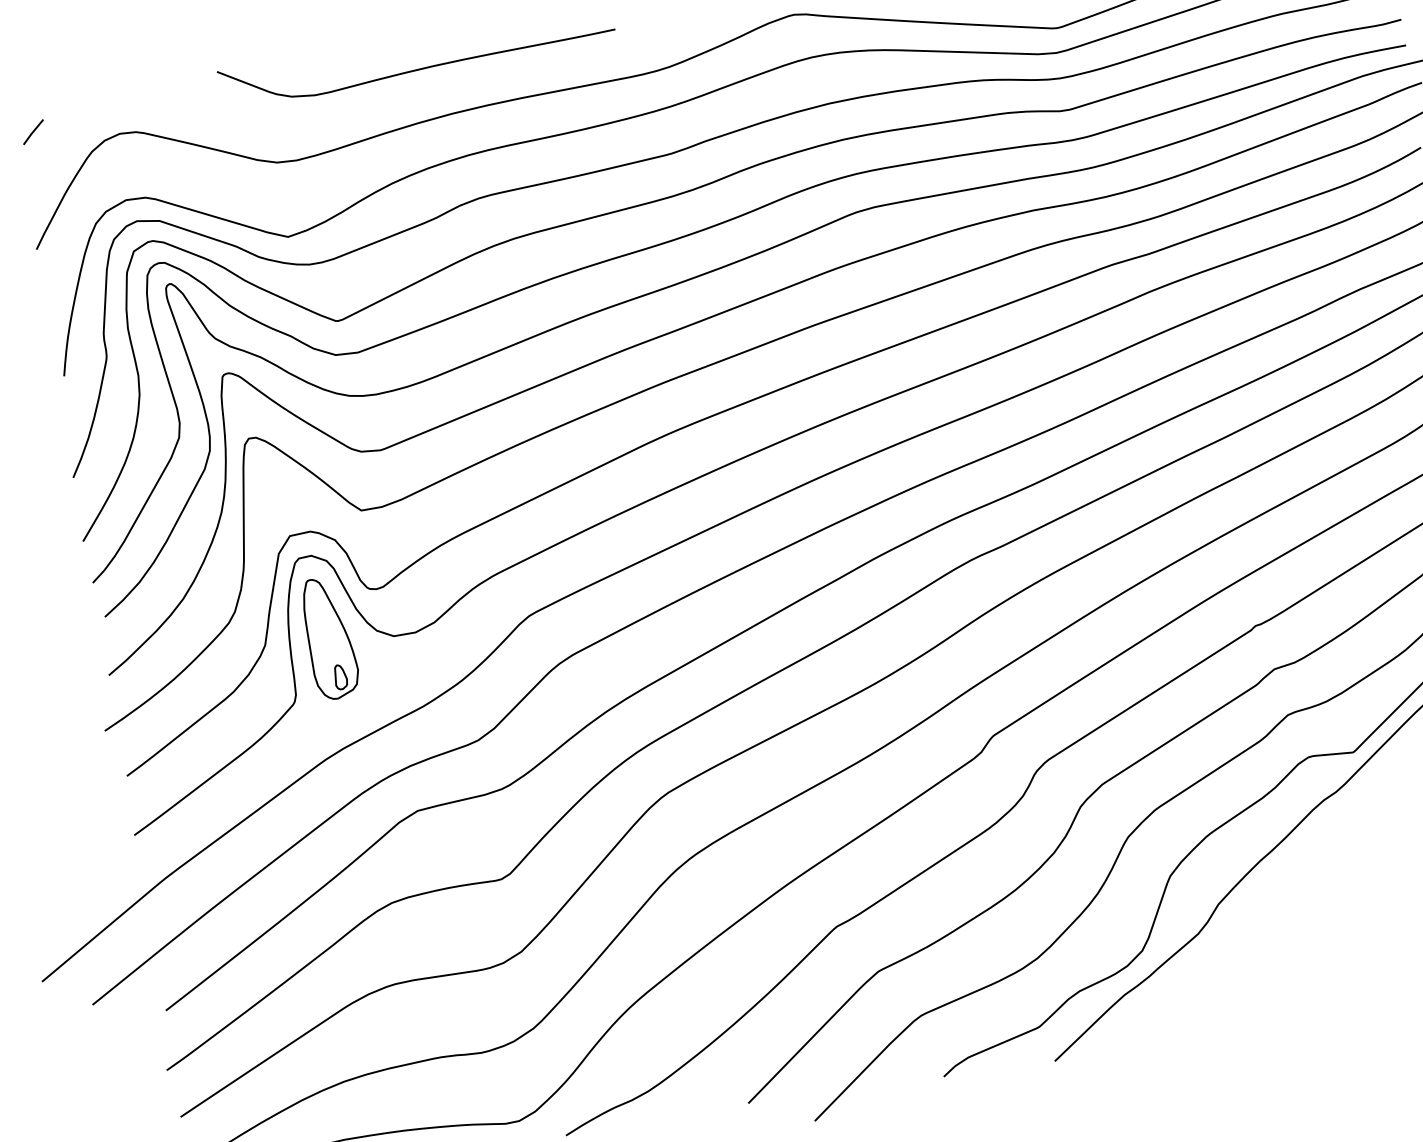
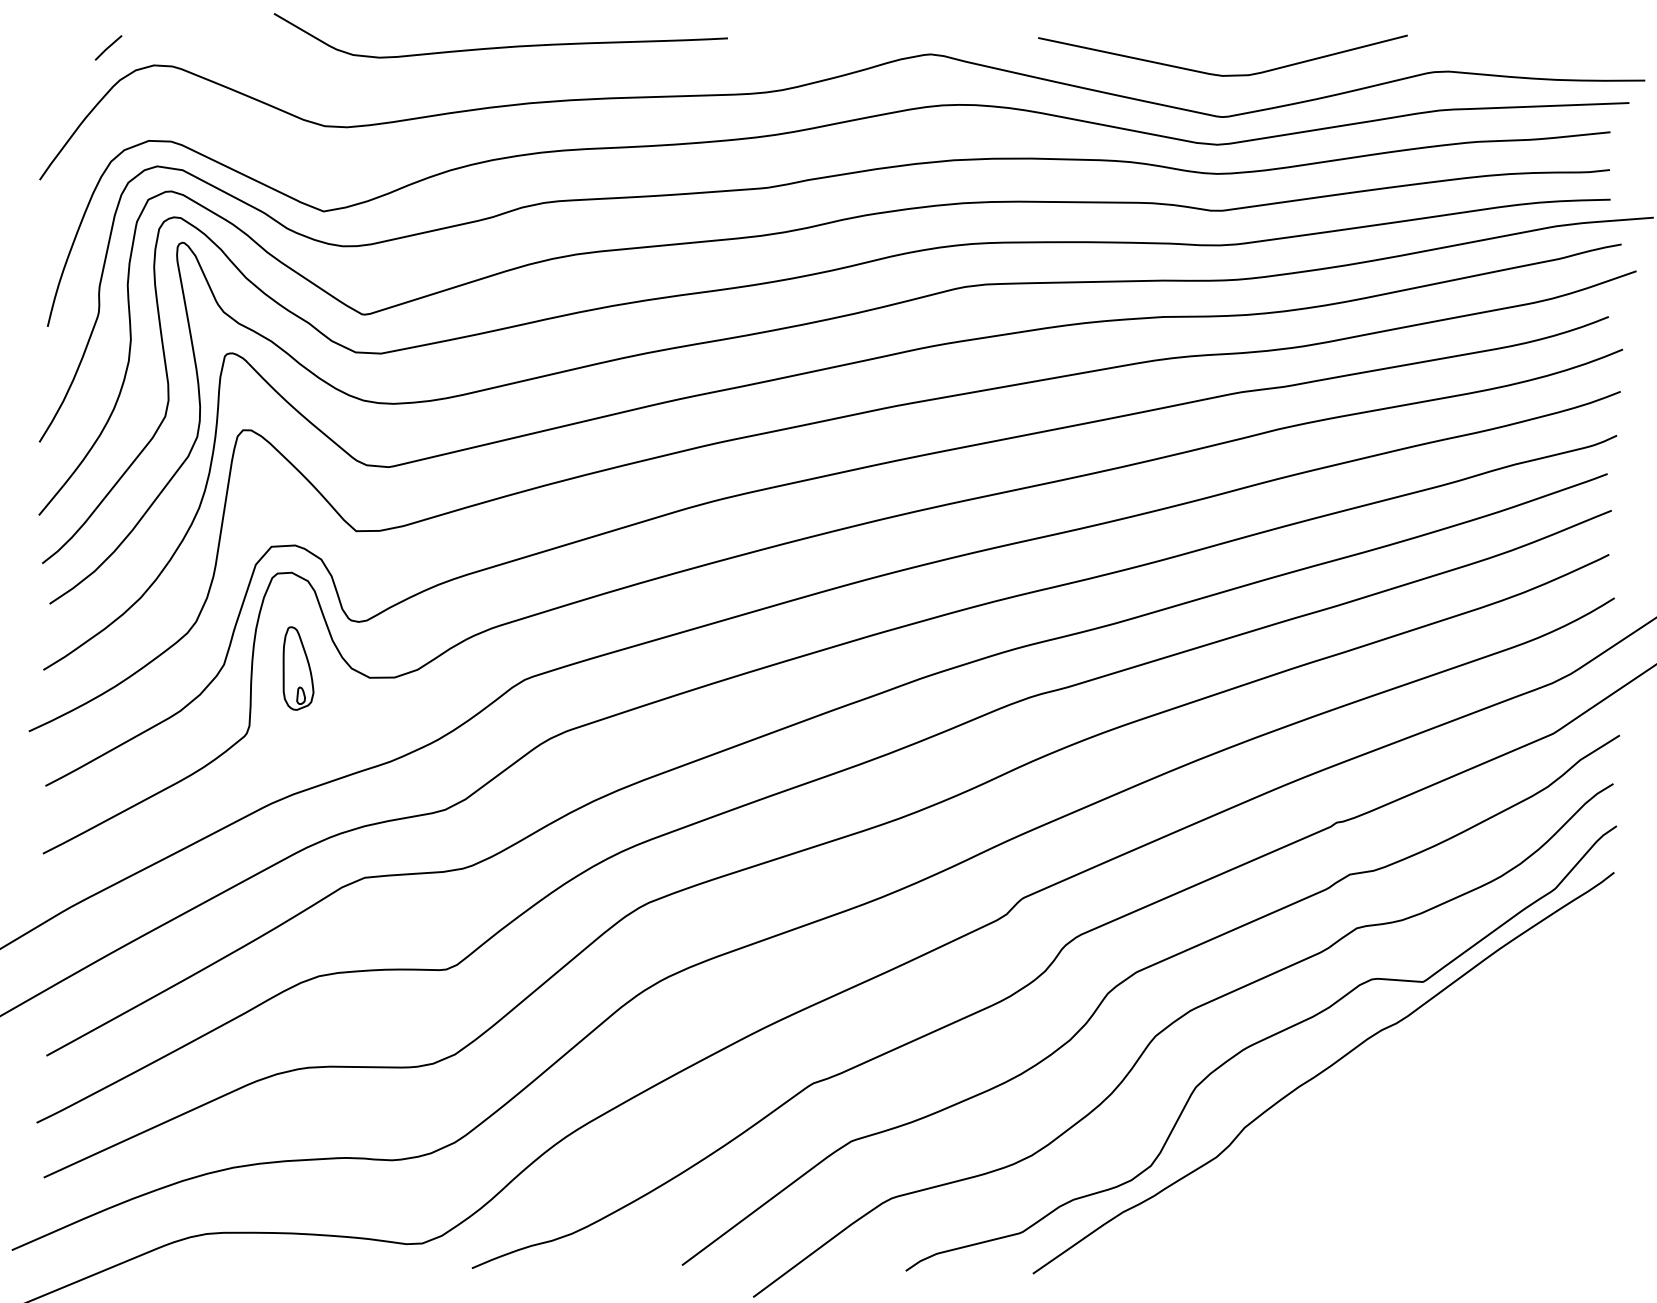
line: (33, 131) -> (108, 47), moved
part: (330, 638) -> (298, 668), size x0.6

